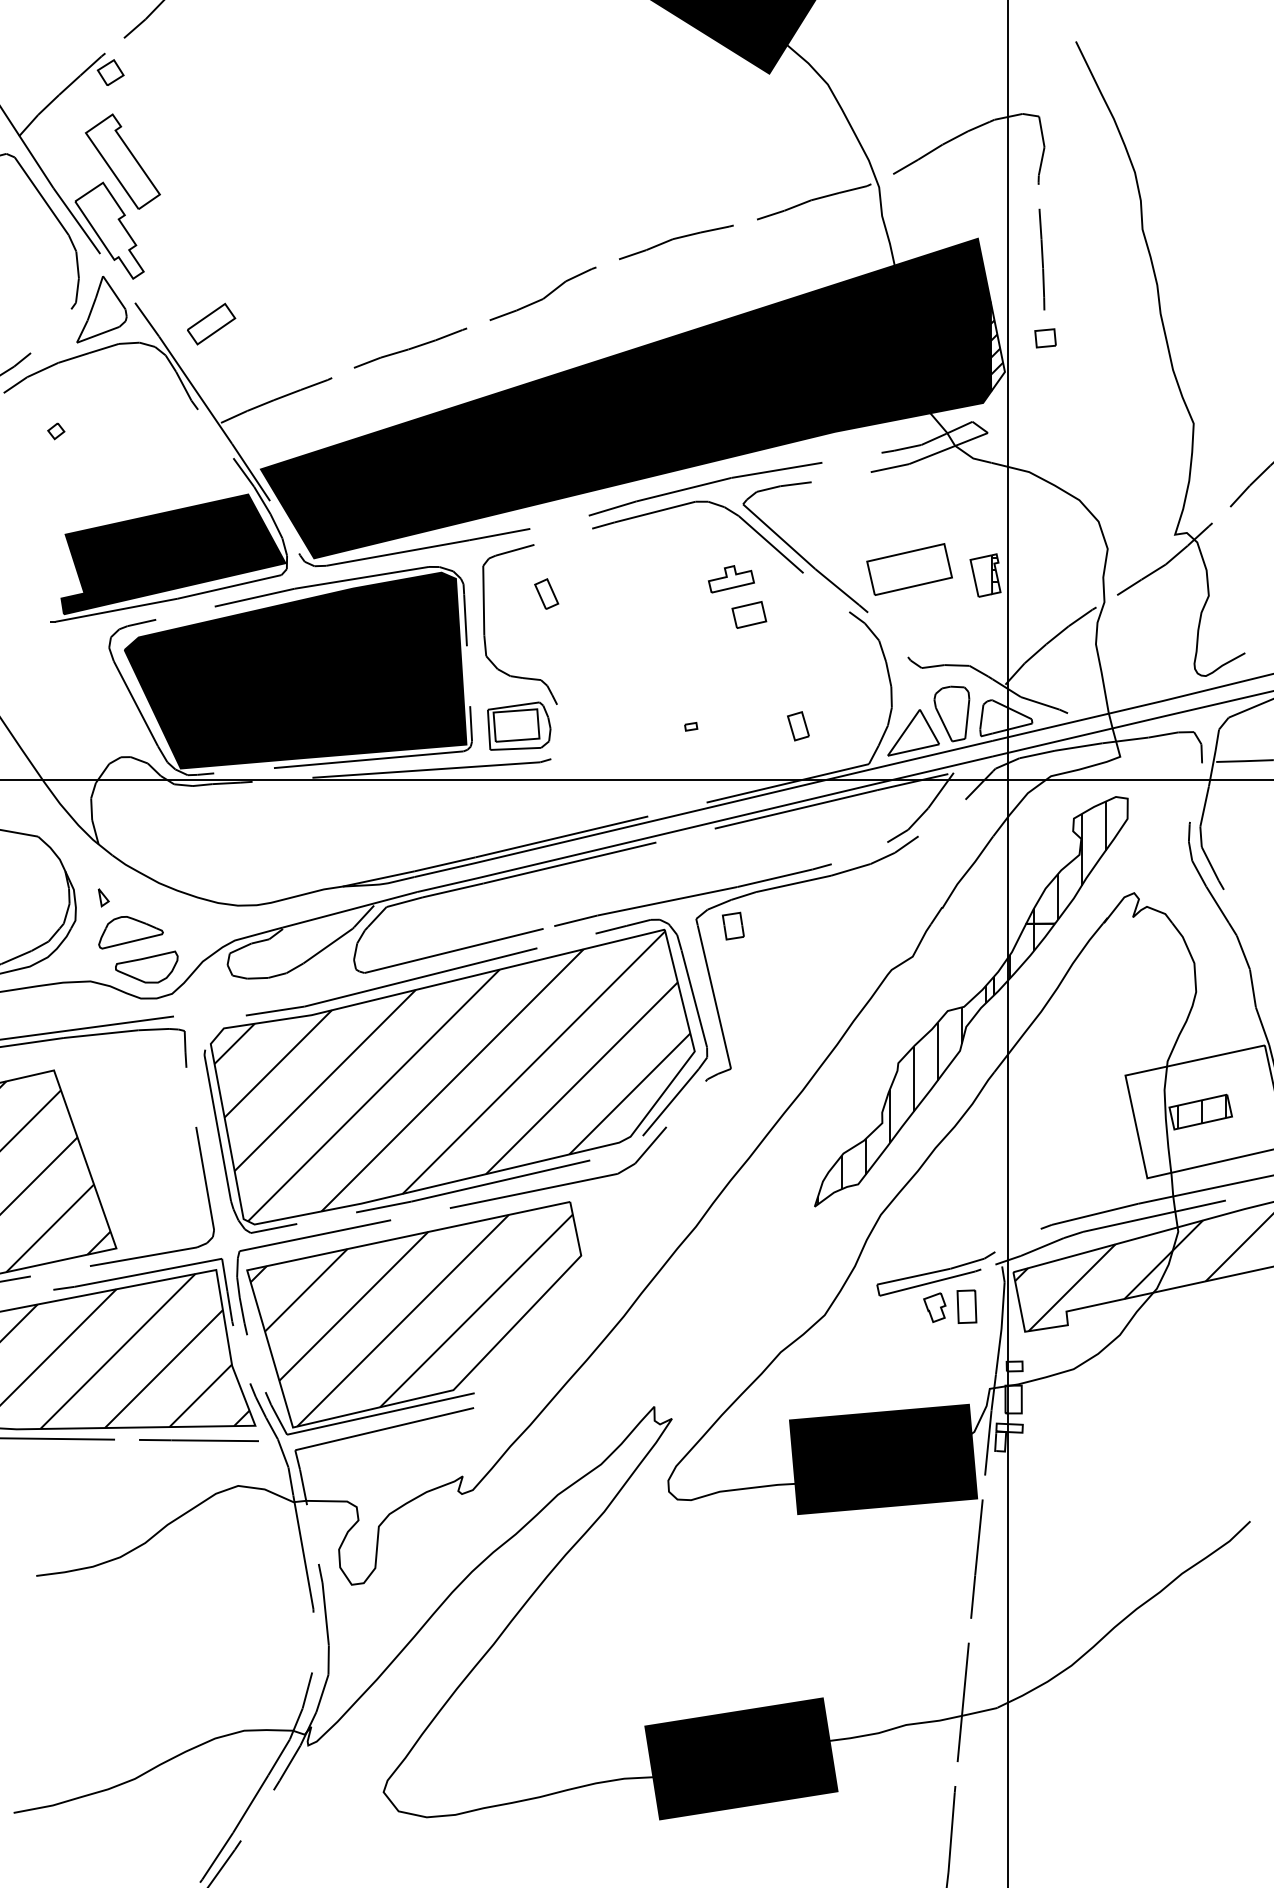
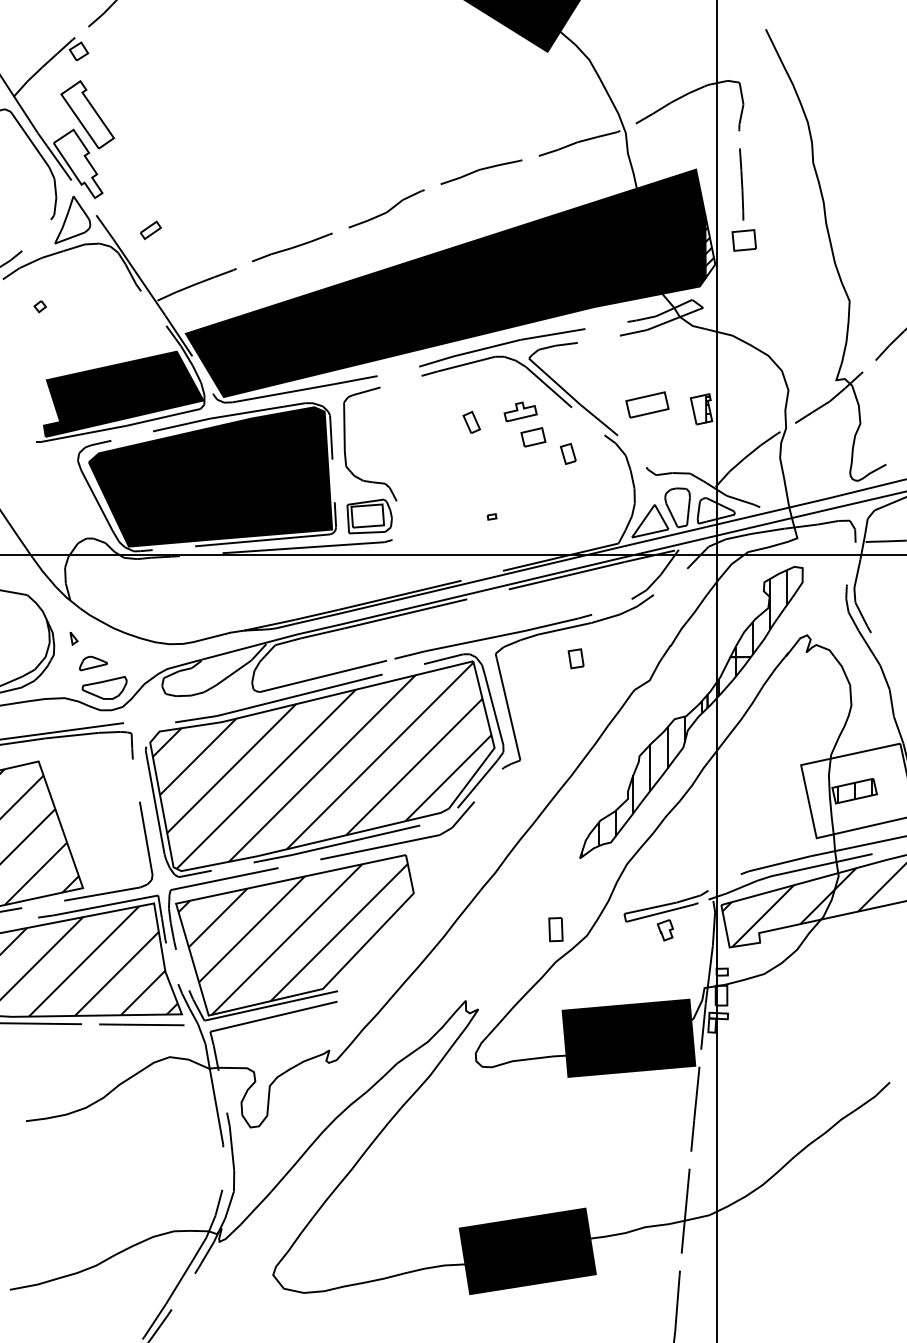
part: (211, 323) -> (150, 229), size x0.6
part: (1045, 338) -> (744, 240), size x1.6
part: (909, 569) -> (647, 405), size x0.7
part: (546, 593) -> (471, 422), moved
part: (798, 726) -> (568, 454), moved
part: (733, 925) -> (576, 658), moved
part: (130, 932) -> (93, 663), size x0.6
part: (966, 1306) -> (555, 929), moved

